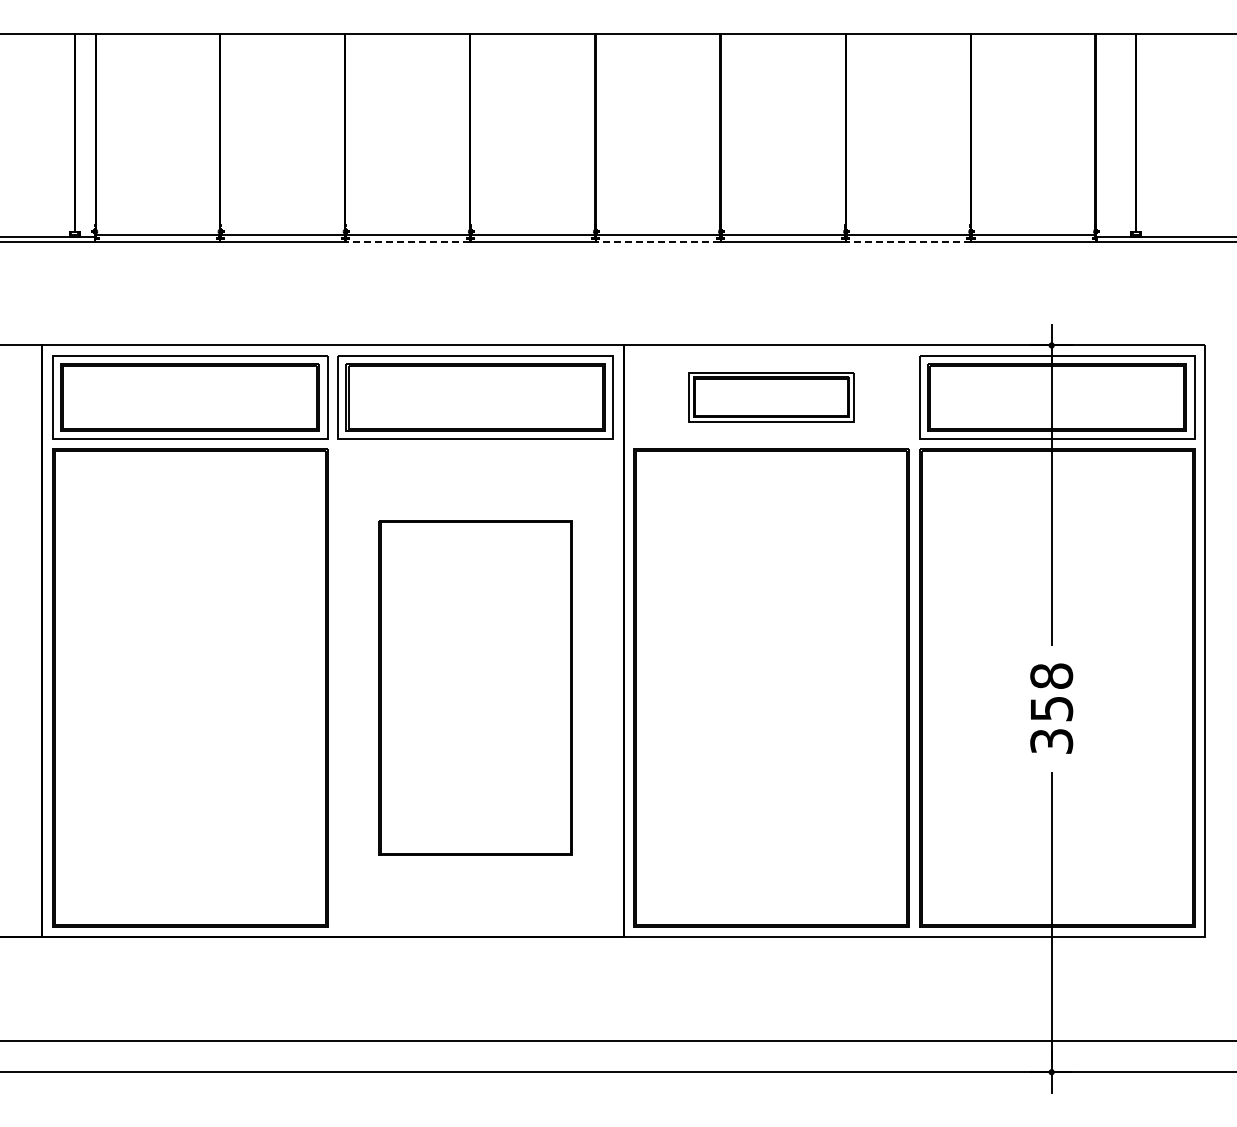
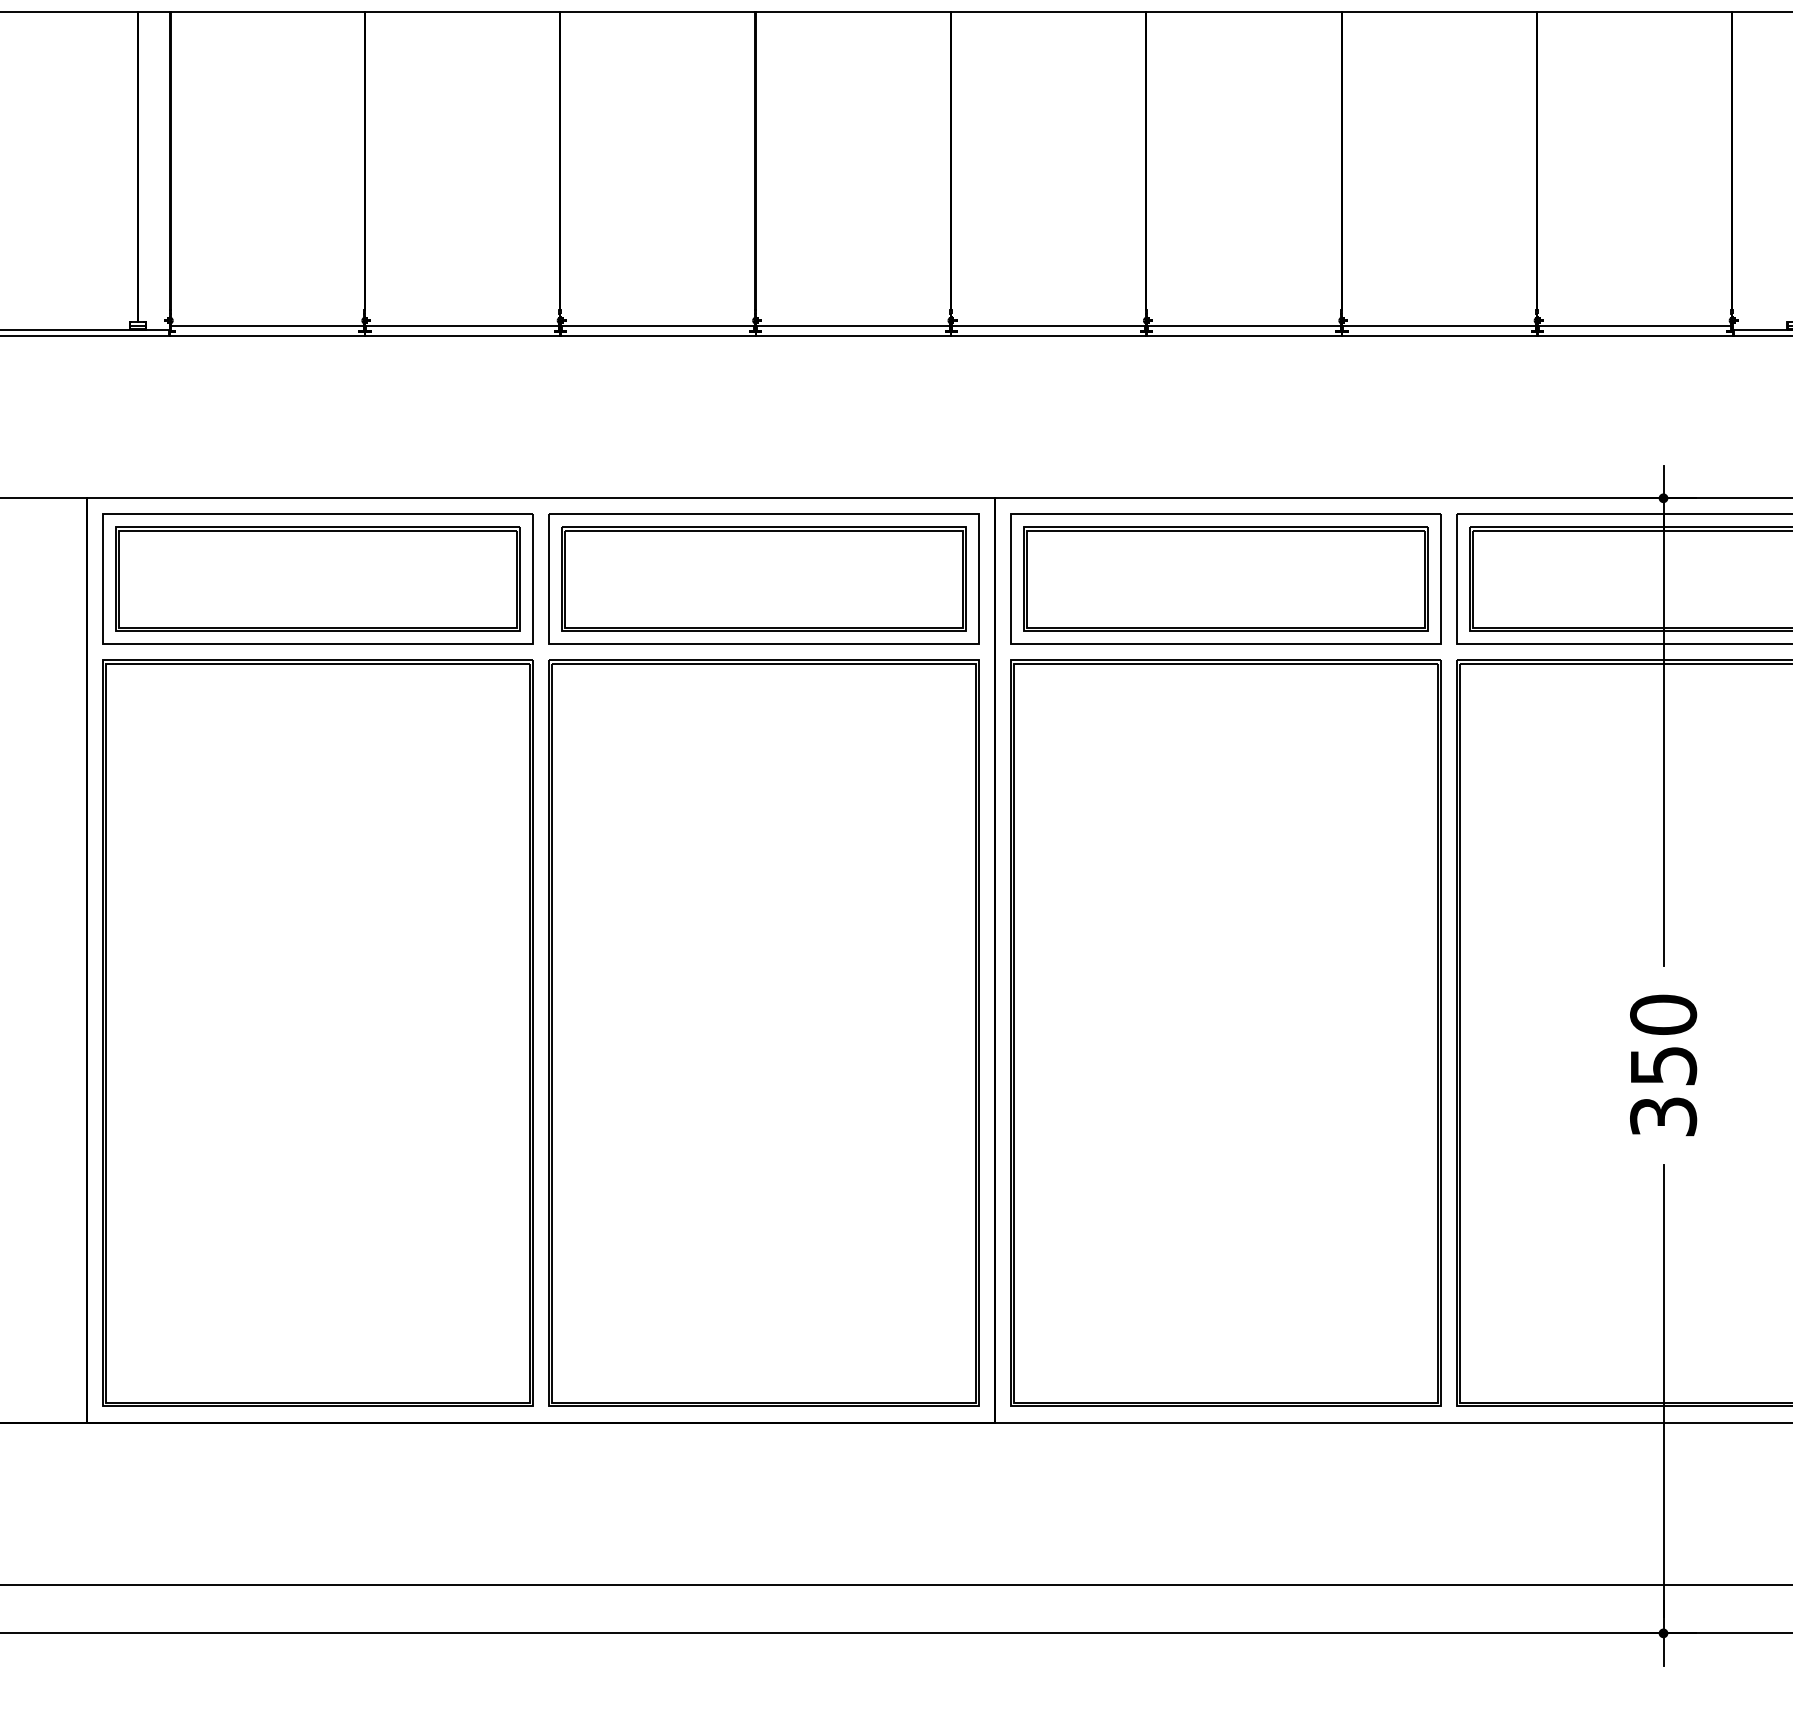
line: (407, 241) -> (657, 335), dashed -> solid
line: (657, 241) -> (1047, 335), dashed -> solid
line: (907, 241) -> (1438, 335), dashed -> solid
part: (771, 397) -> (1225, 579), size x1.67
text: (1051, 676) -> (1663, 1015), 358 -> 350
part: (475, 687) -> (763, 1032), size x1.43

